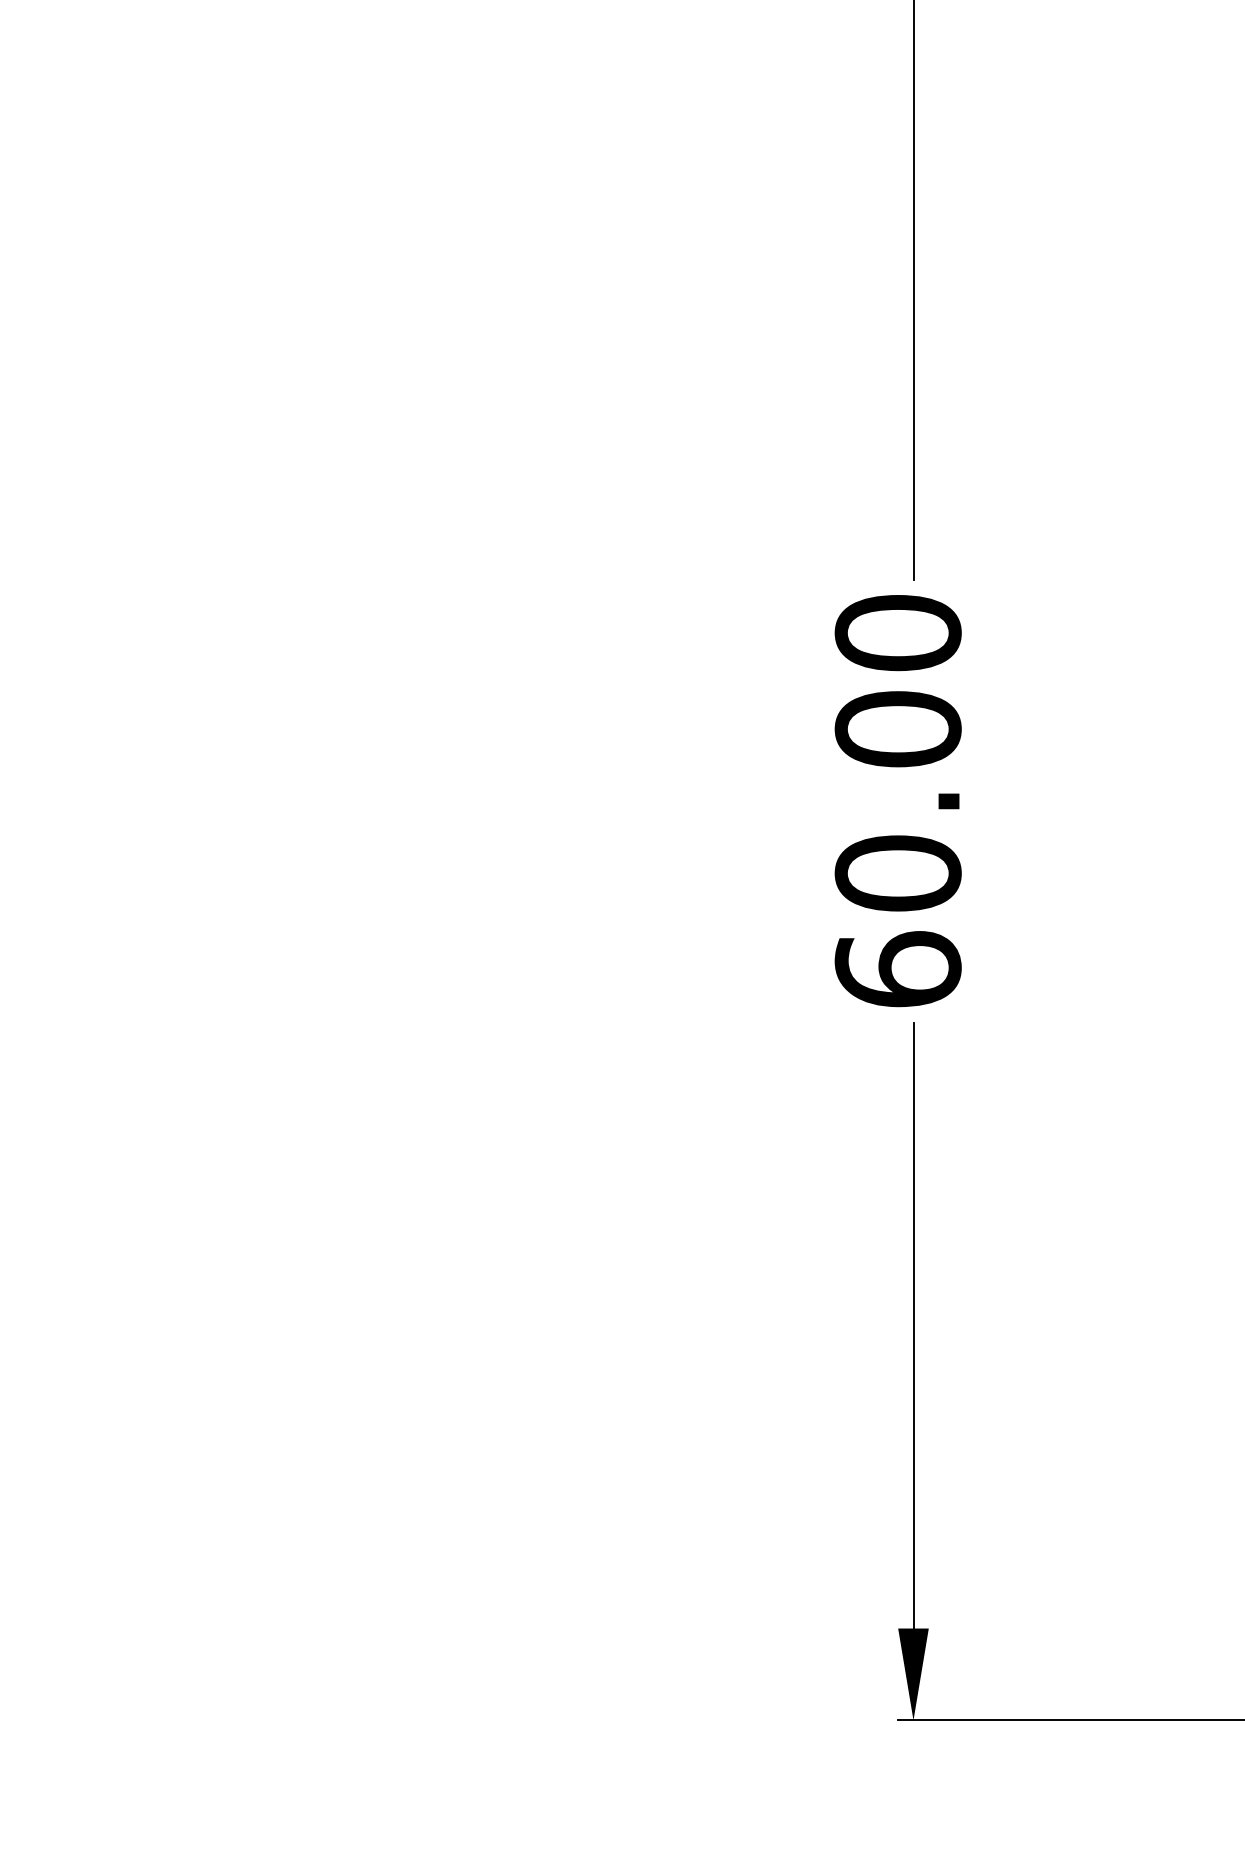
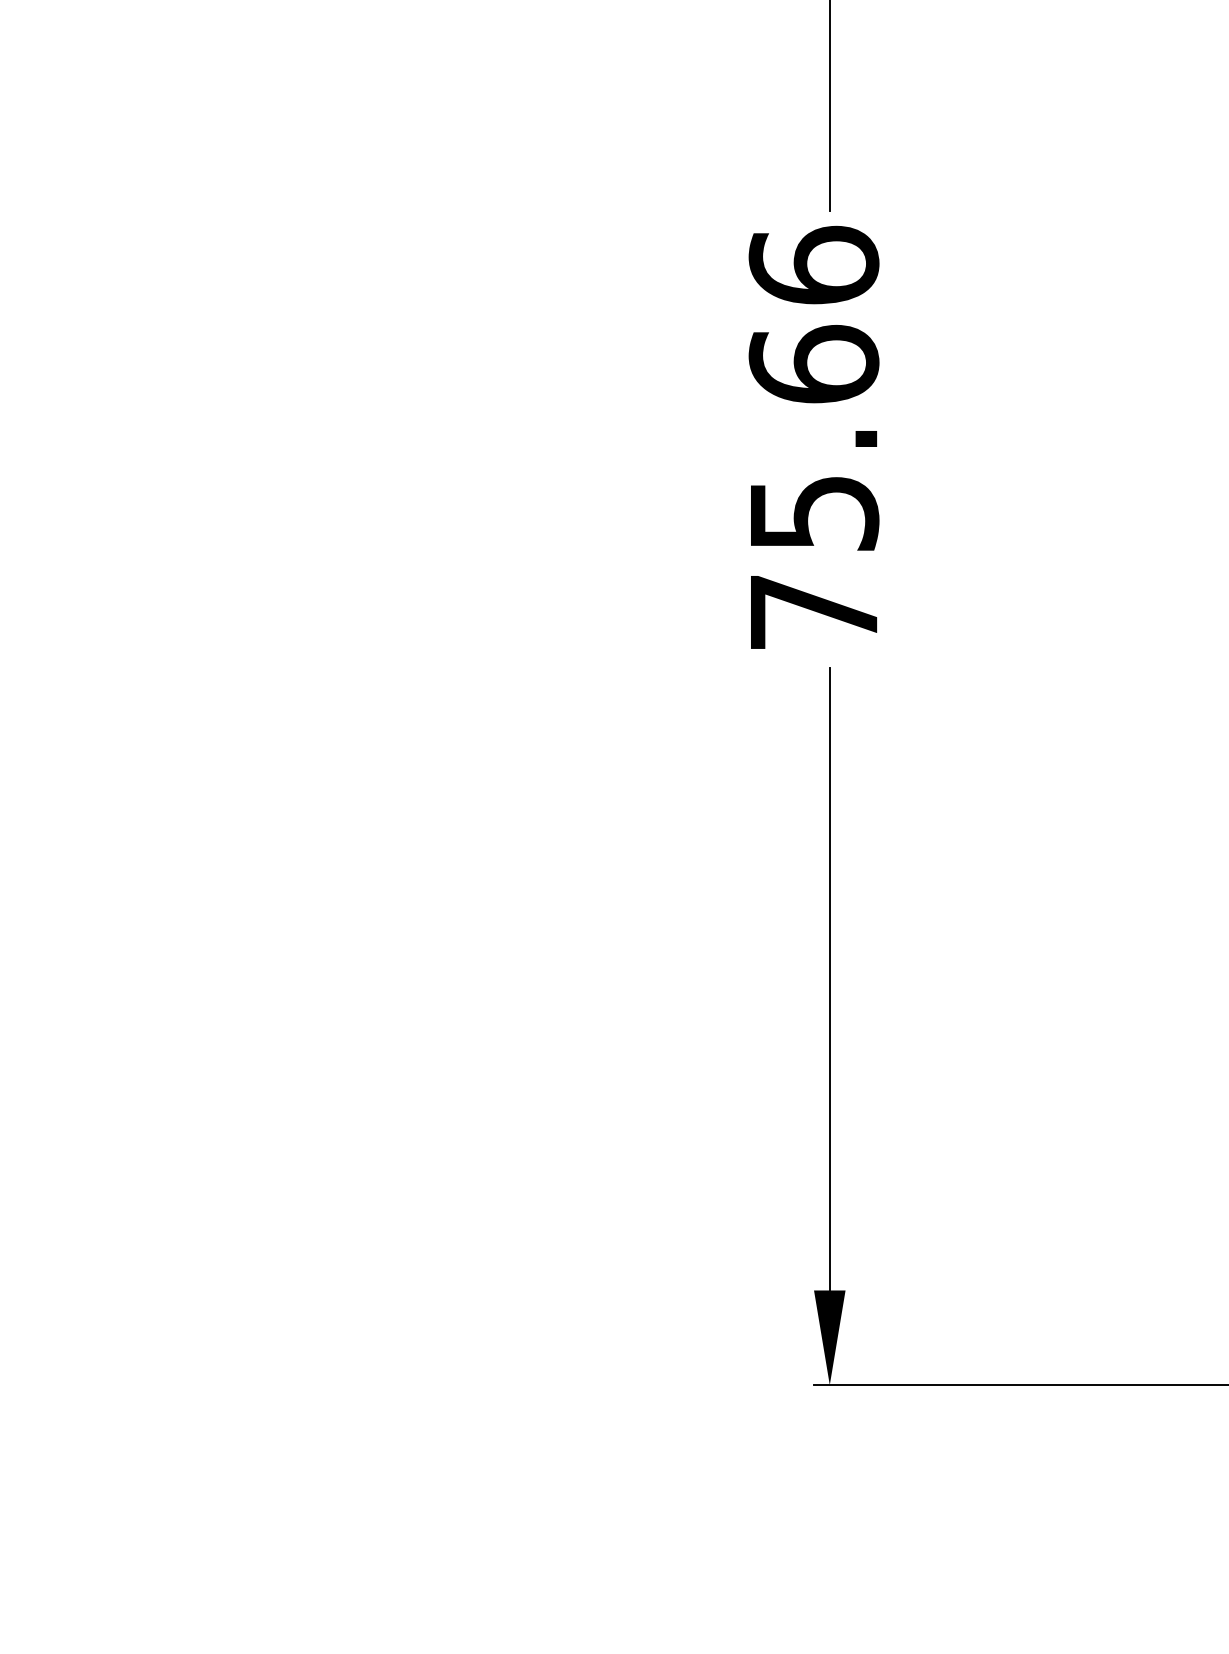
text: (897, 800) -> (813, 438), 60.00 -> 75.66

